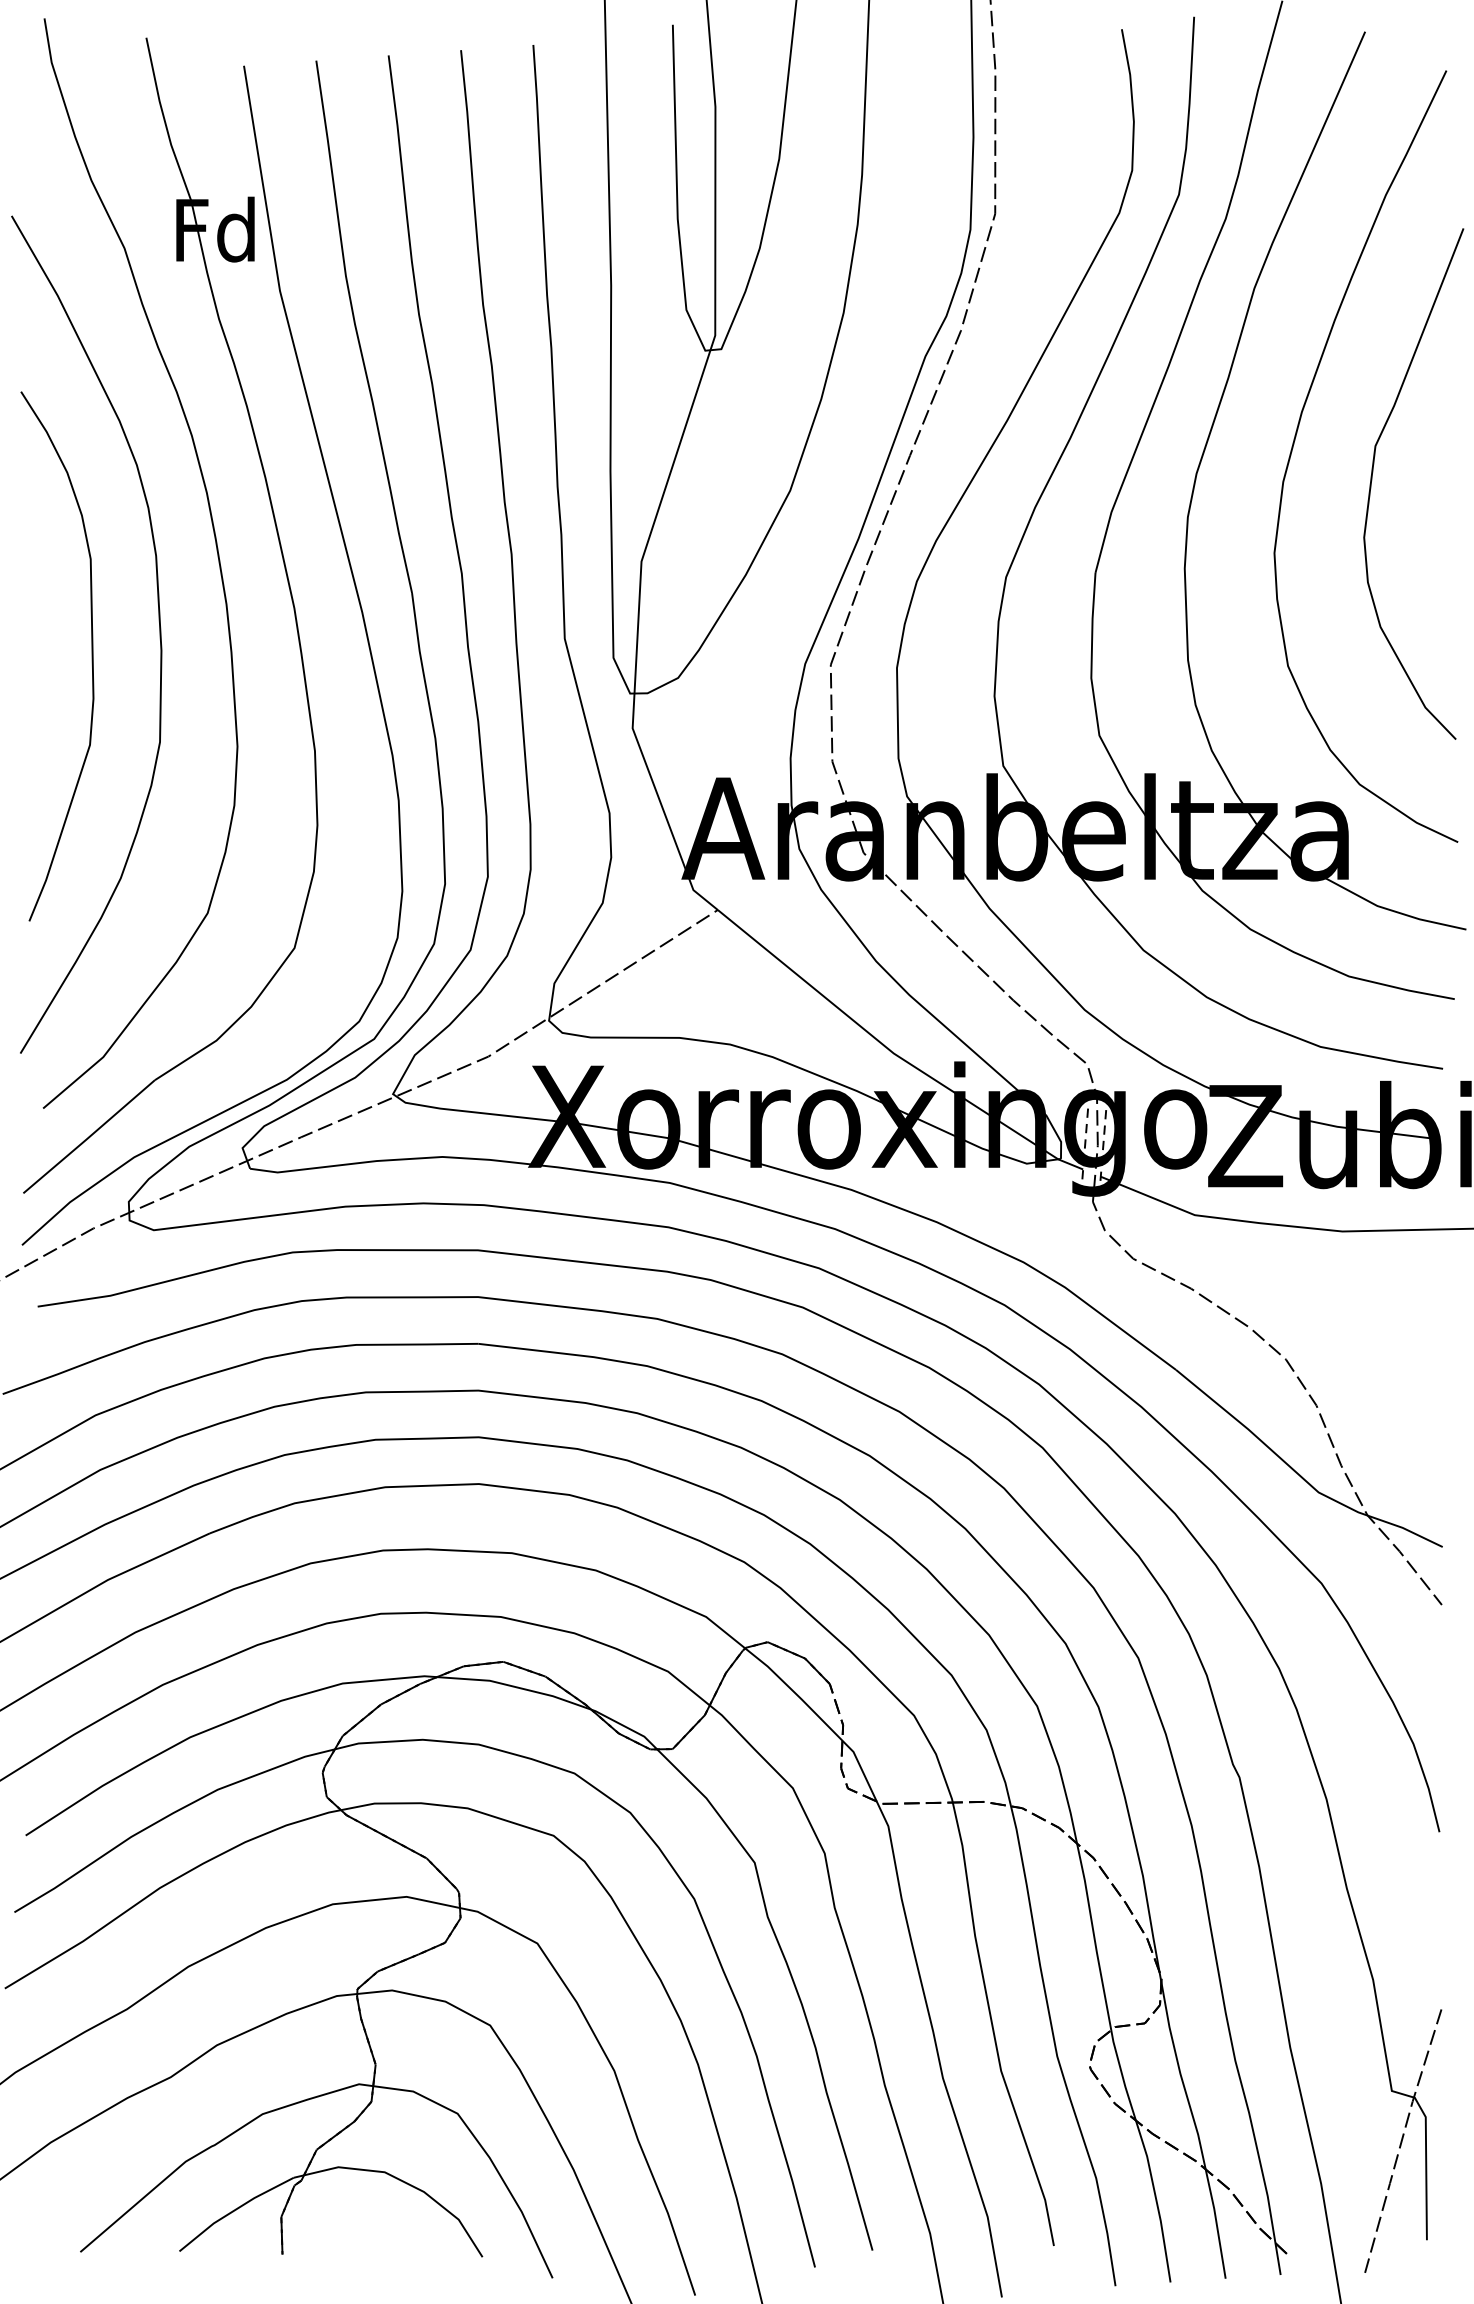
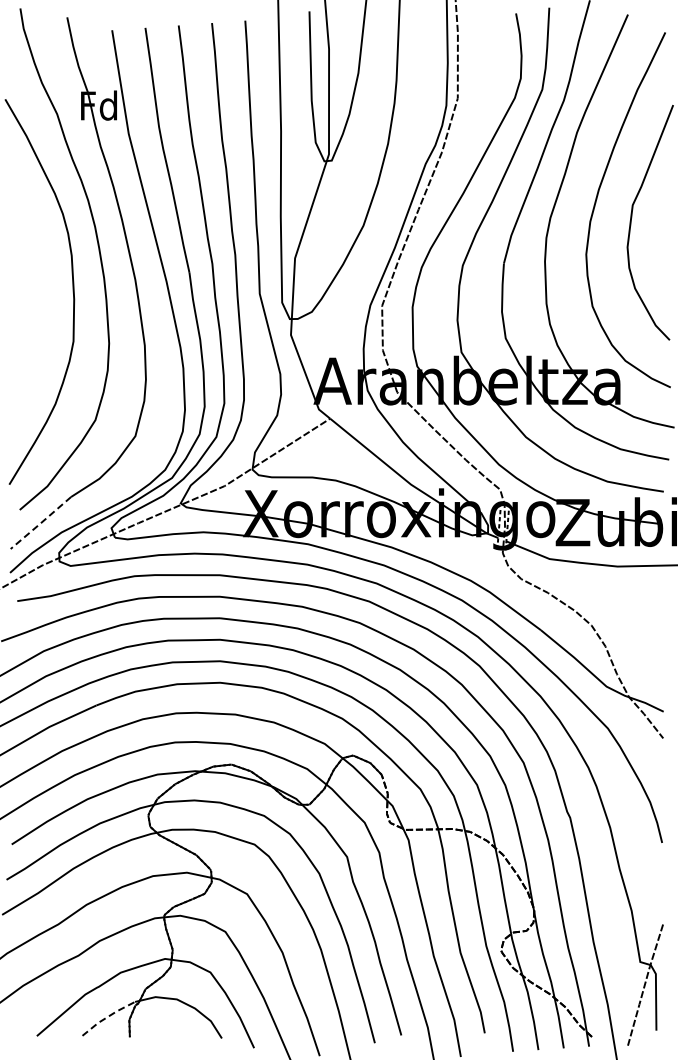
curve: (90, 655) -> (41, 301), removed
line: (88, 1137) -> (40, 523), solid -> dashed
line: (233, 2211) -> (107, 1017), solid -> dashed

